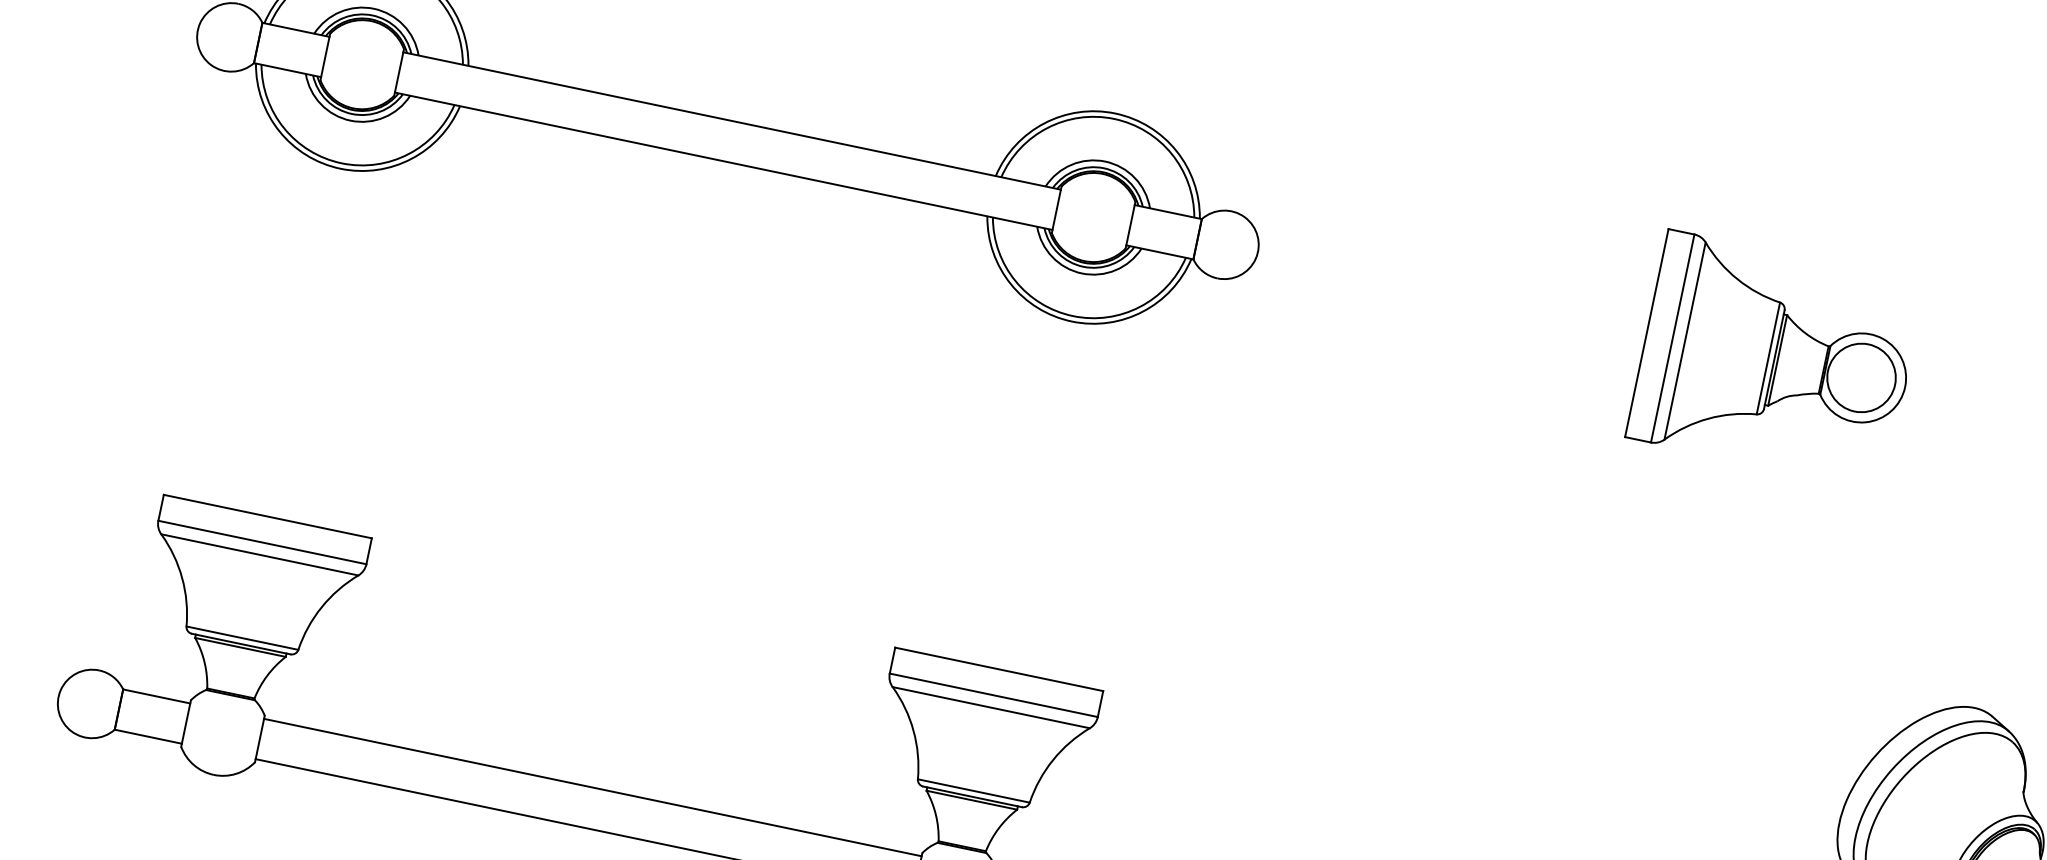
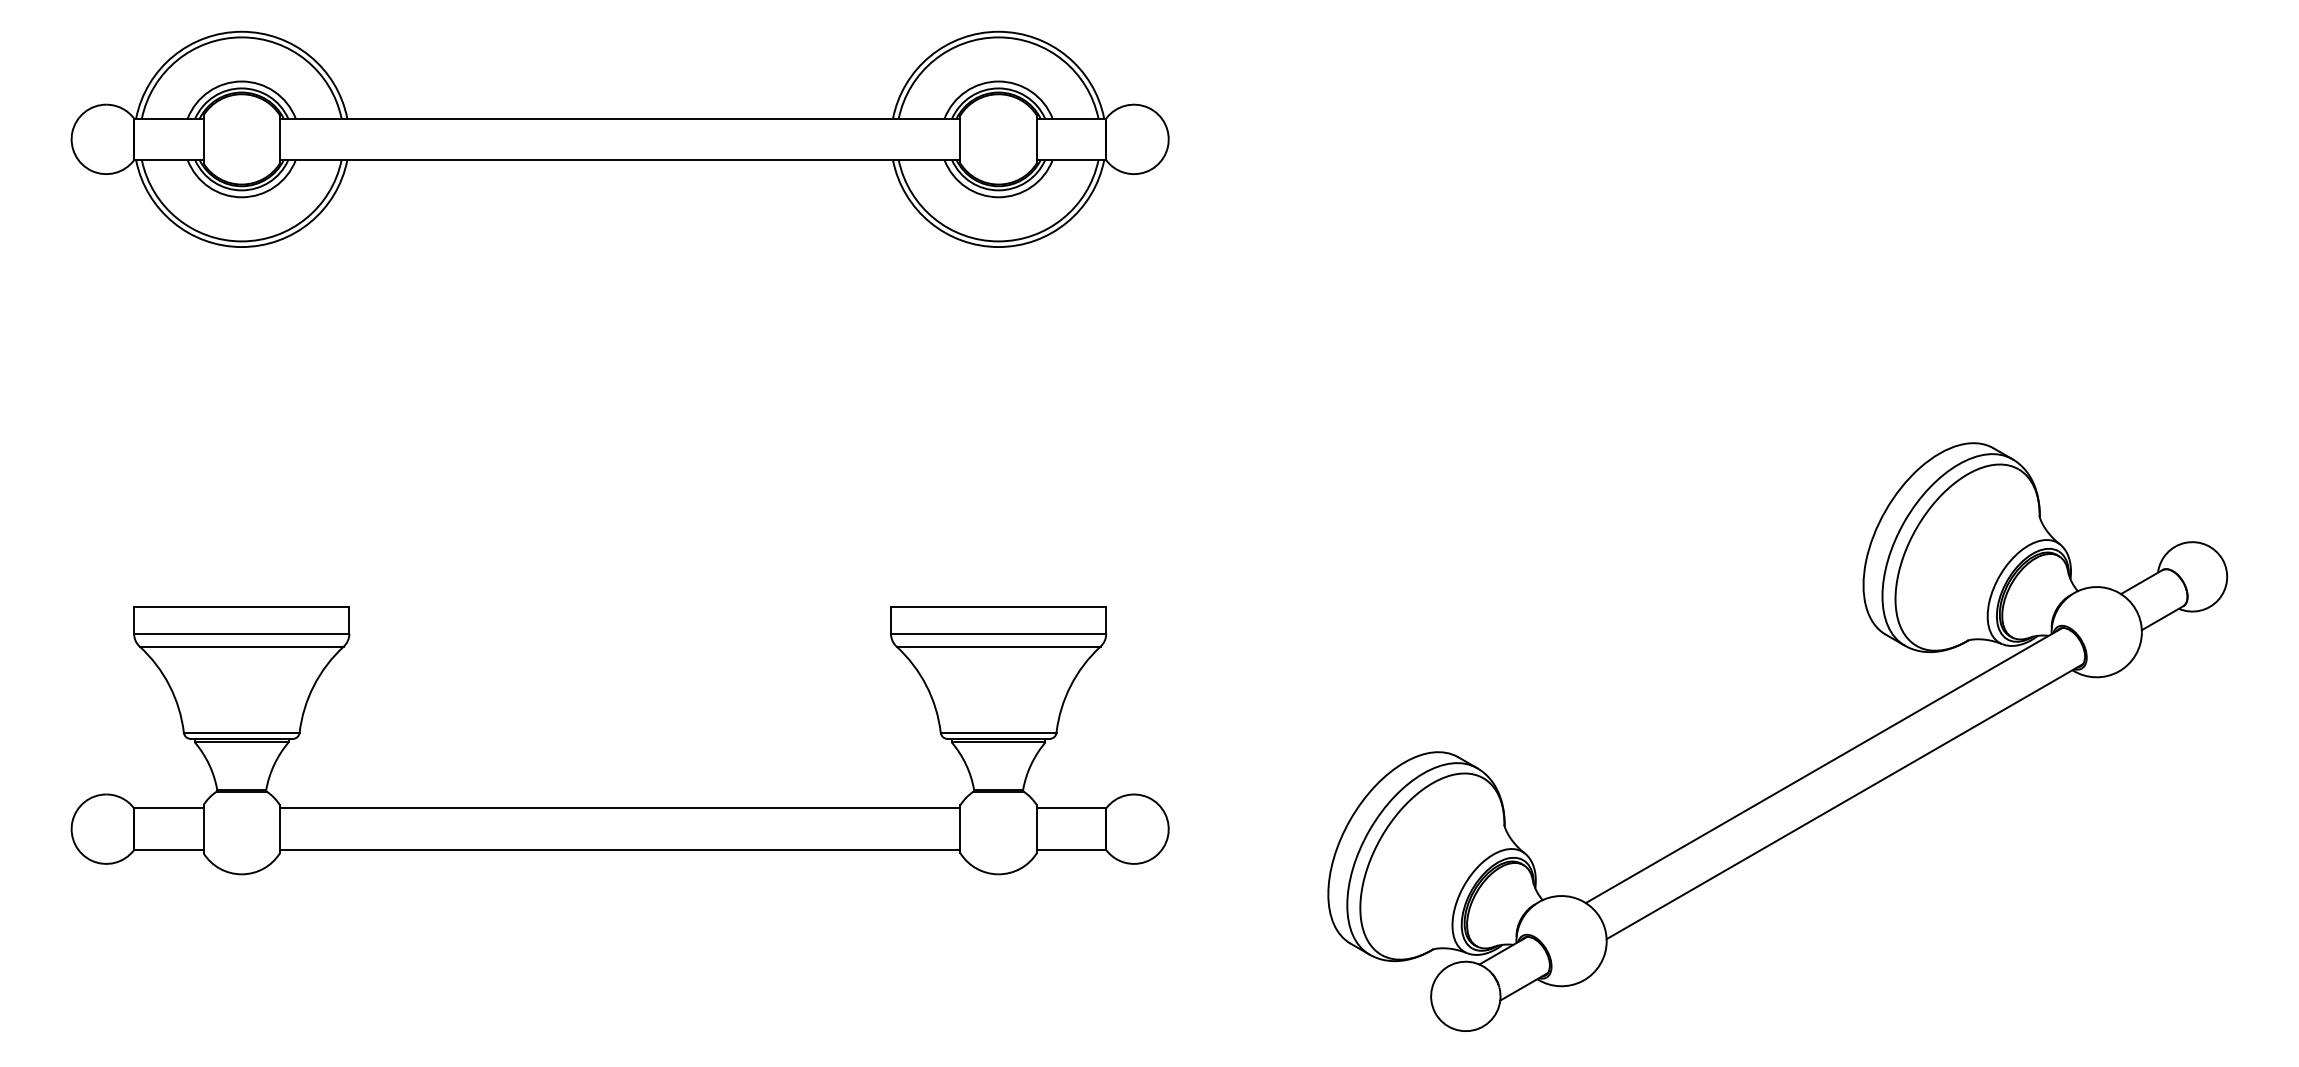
part: (1775, 359) -> (1704, 138), removed

